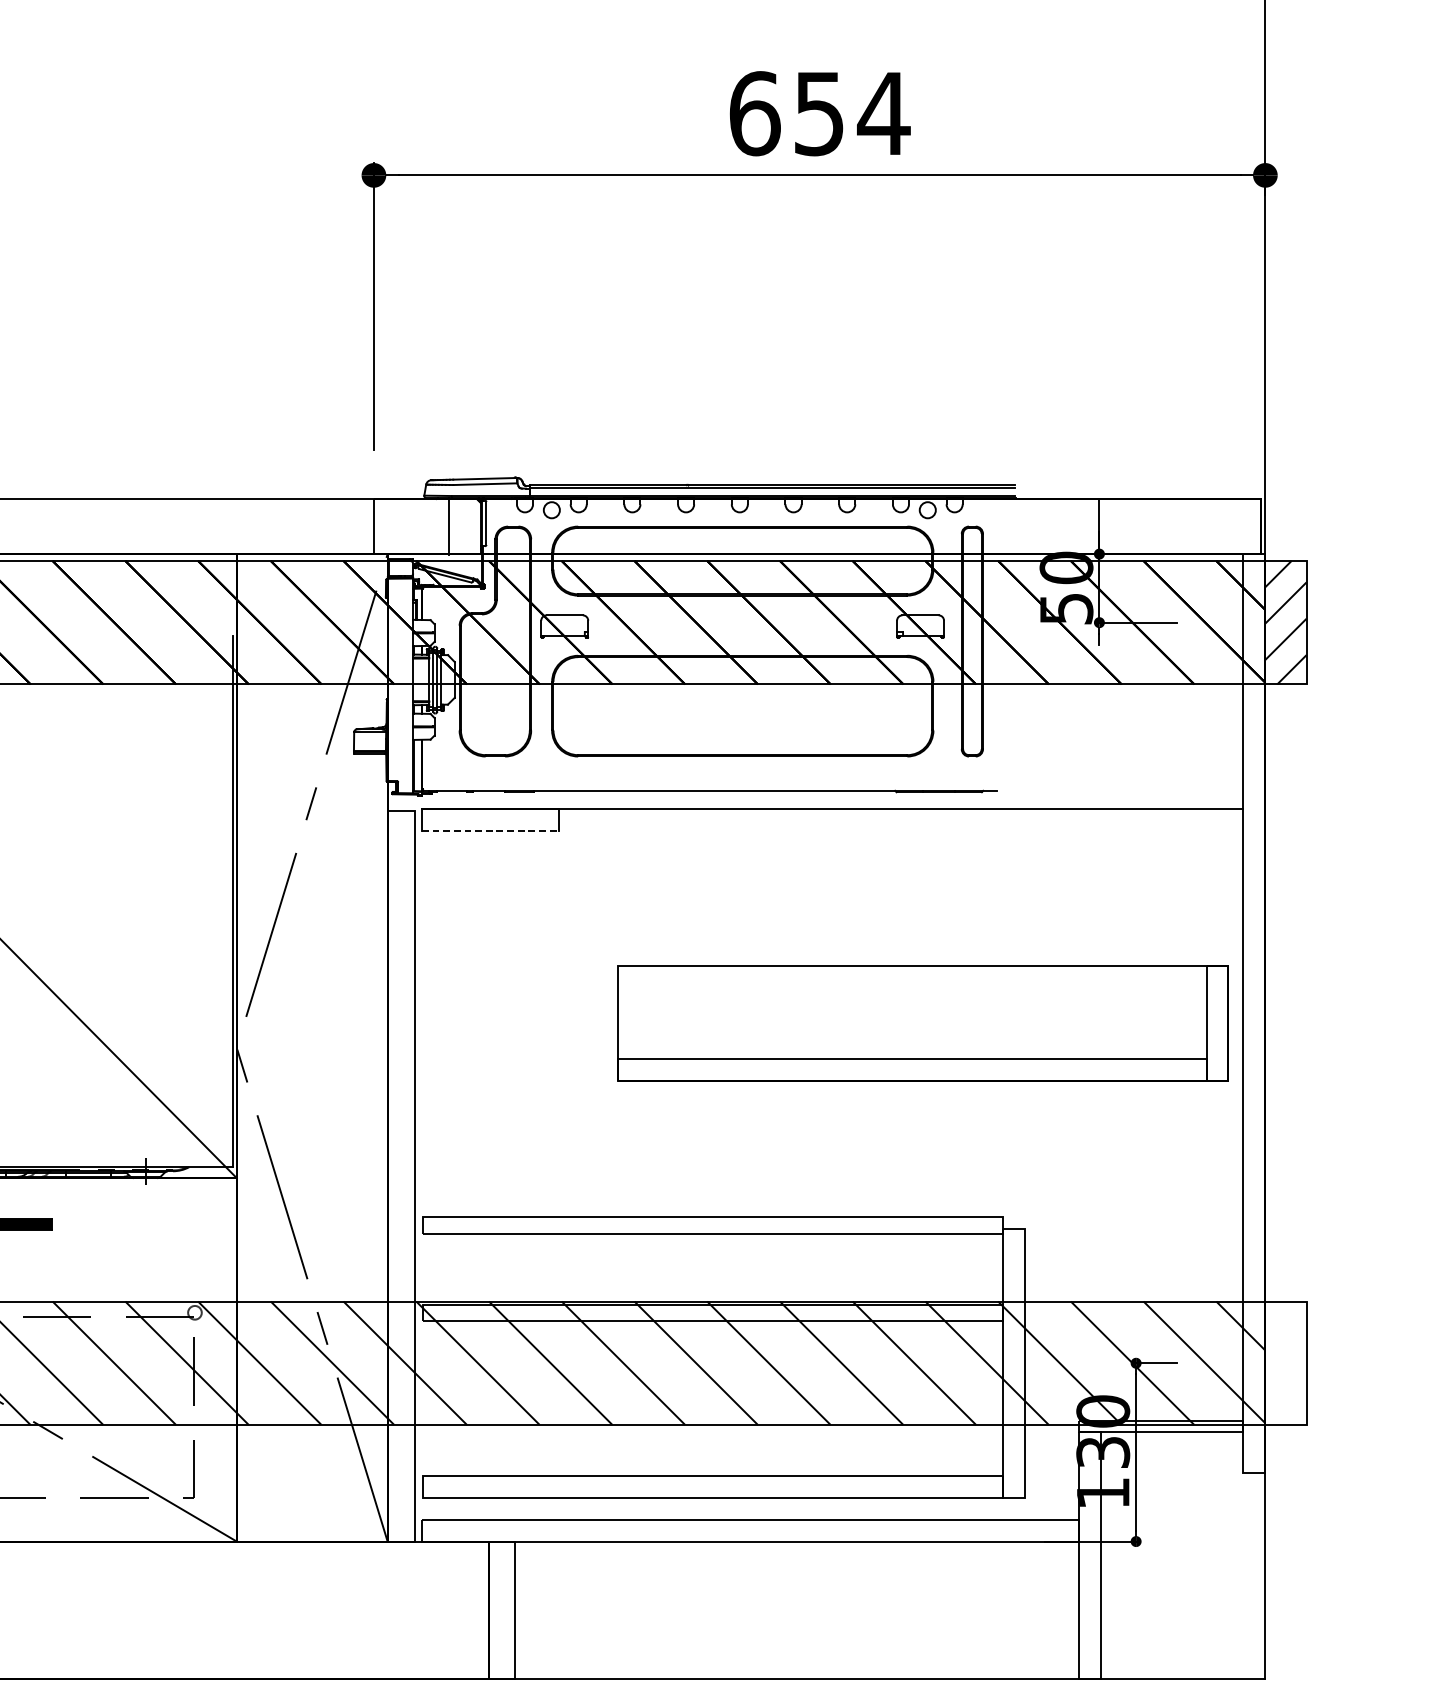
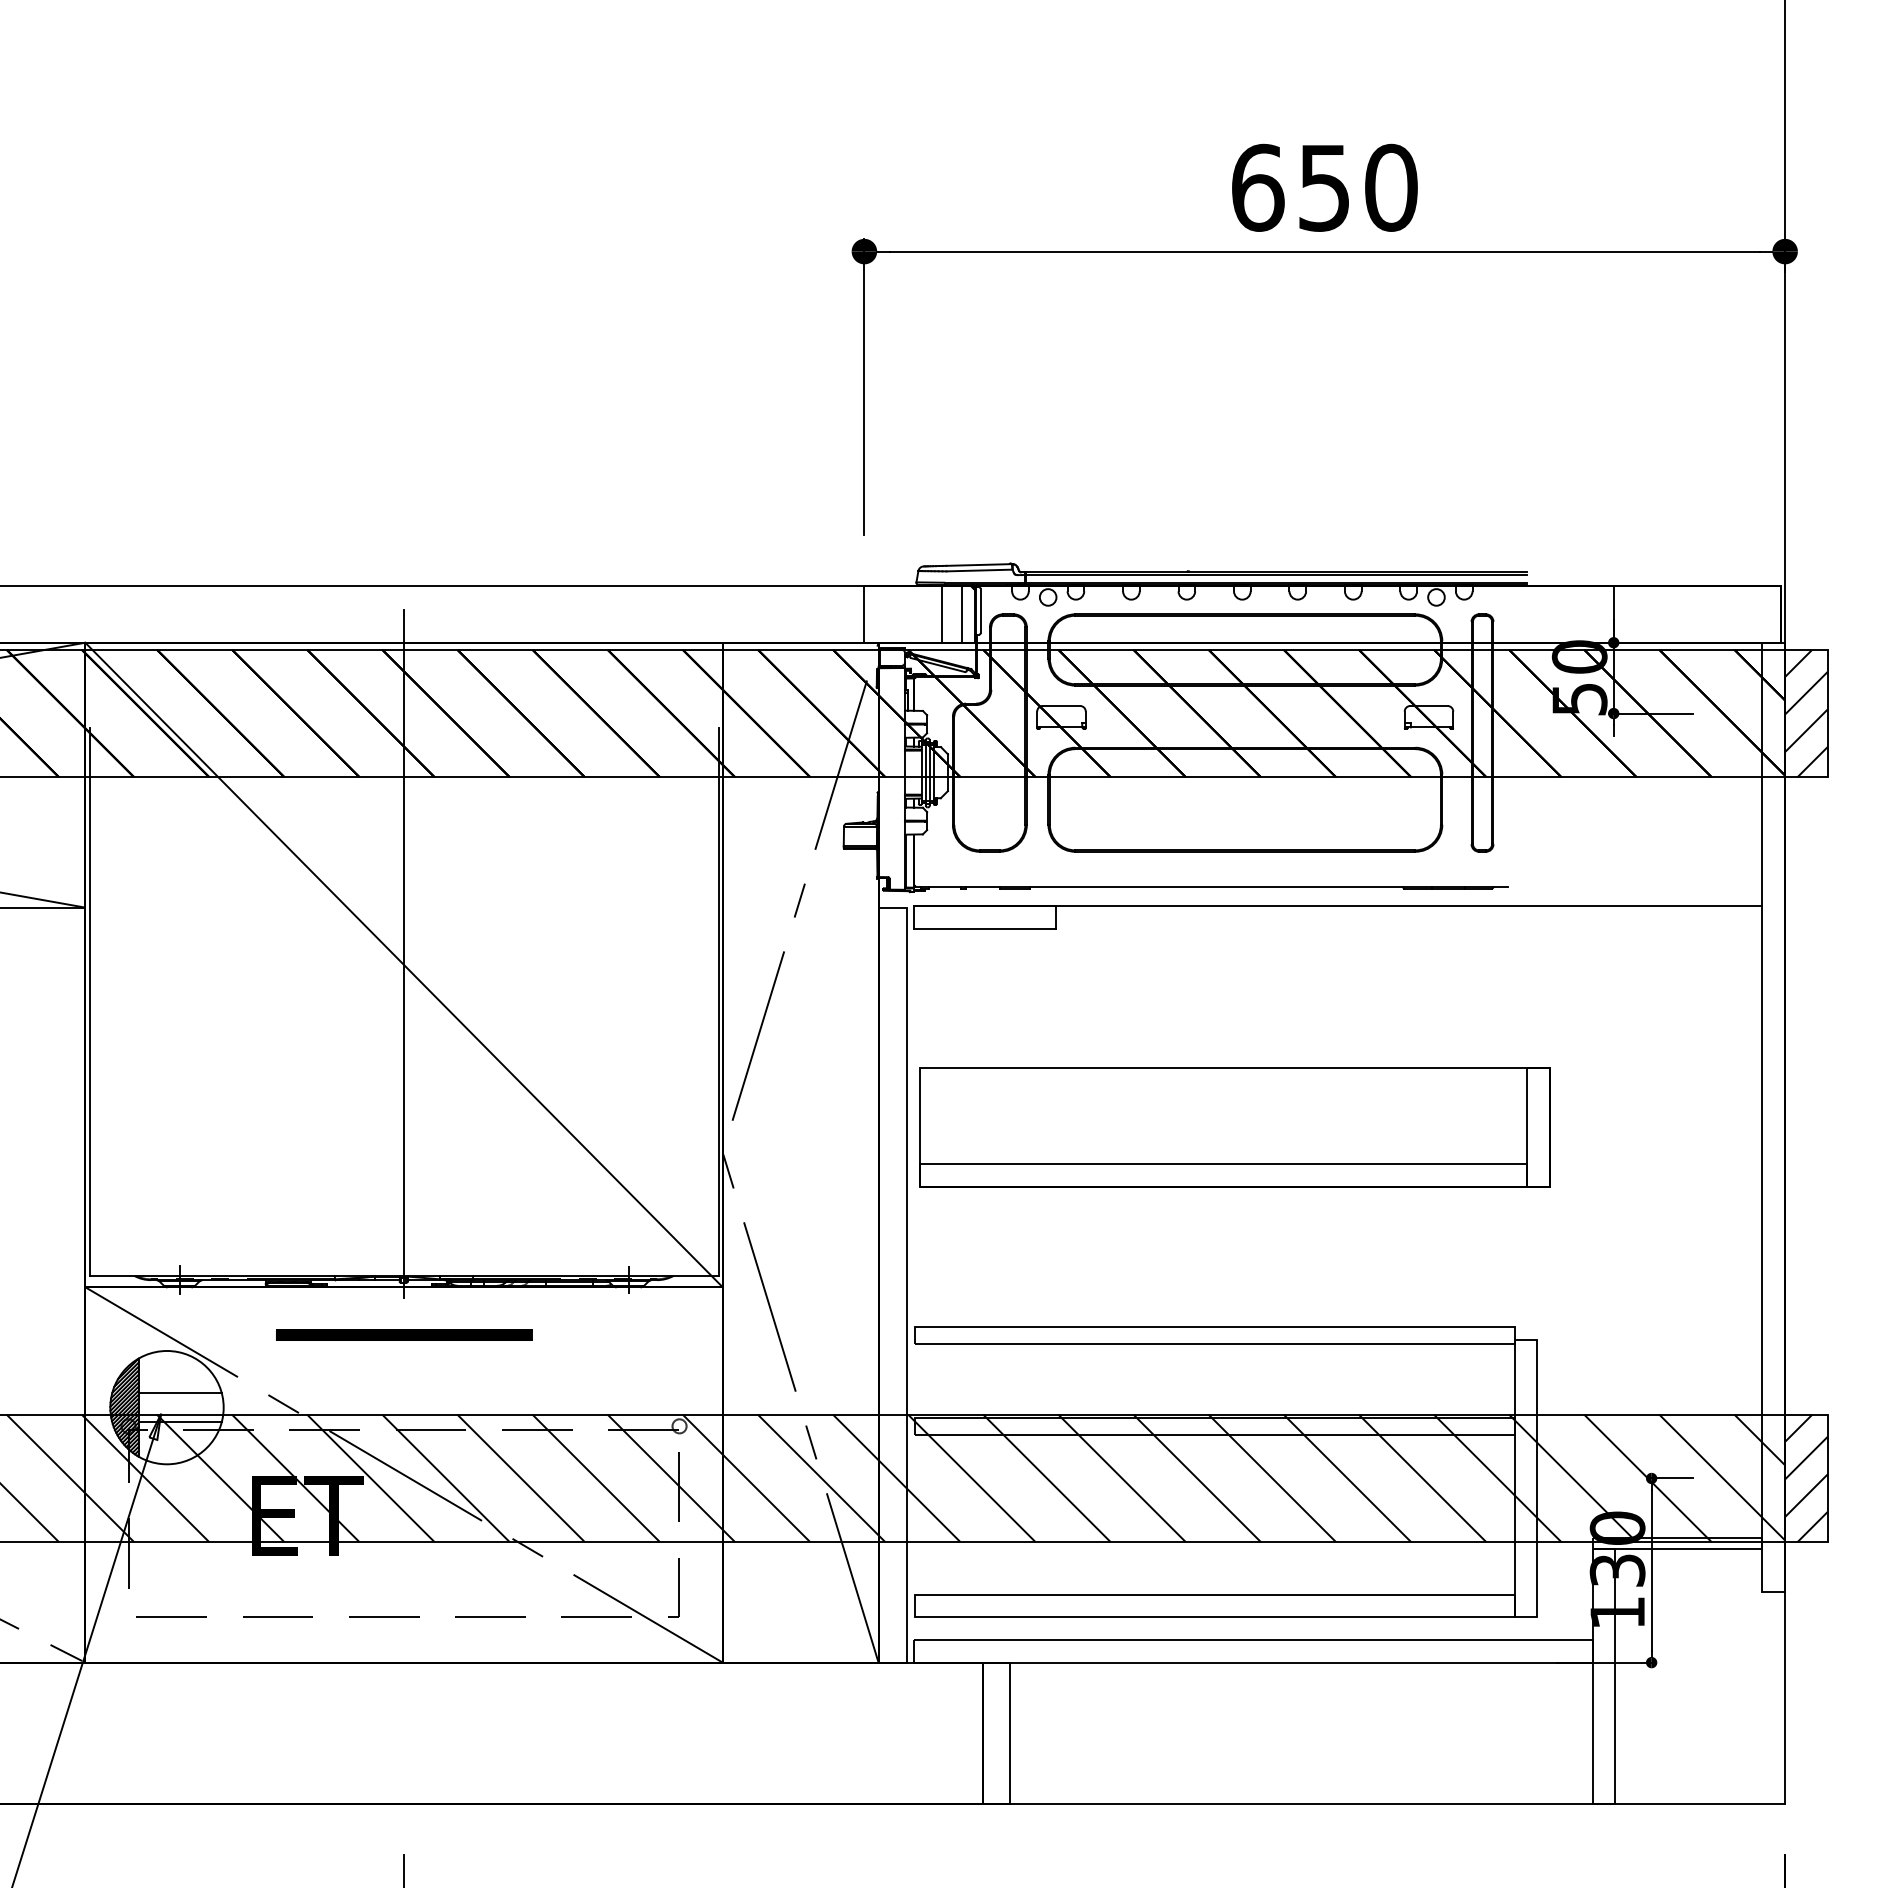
text: (883, 113) -> (1390, 187), 654 -> 650
line: (468, 526) -> (962, 614), added
line: (490, 830) -> (984, 928), dashed -> solid
part: (922, 1023) -> (1234, 1127), moved
hatch: (1286, 1363) -> (1806, 1478), added

